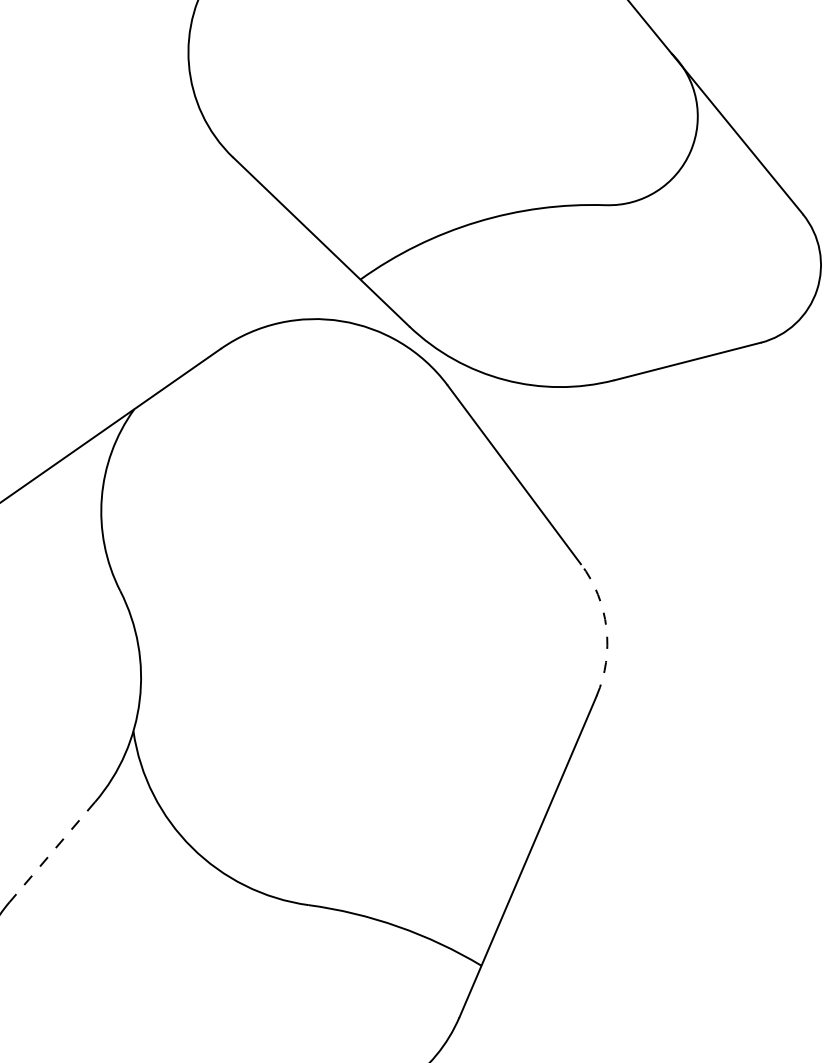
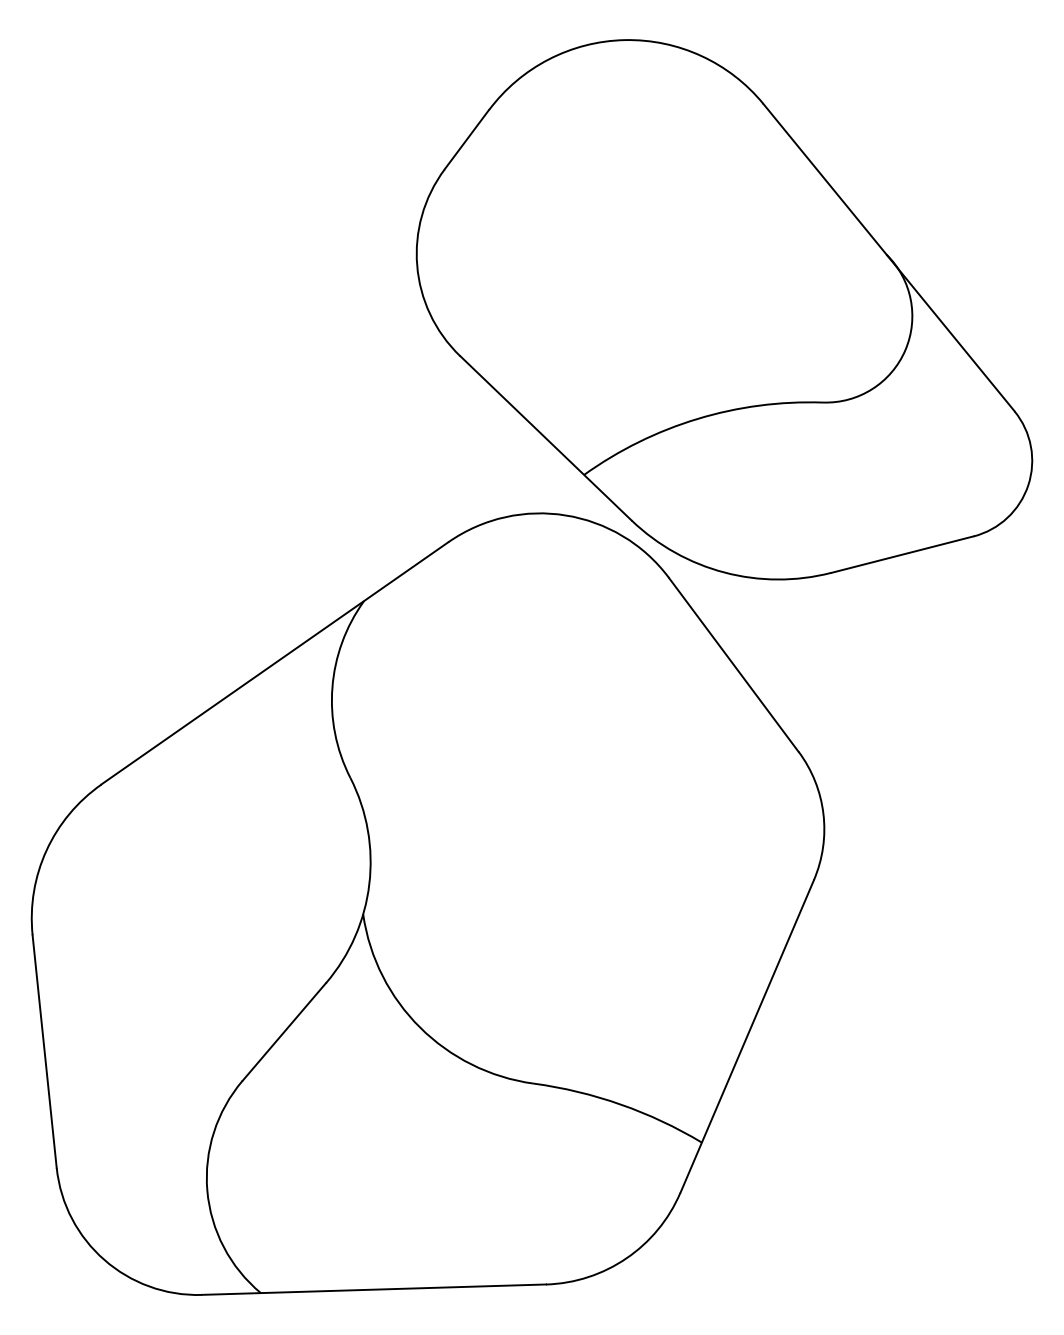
arc: (606, 627) -> (823, 813), dashed -> solid
line: (52, 852) -> (284, 1032), dashed -> solid

